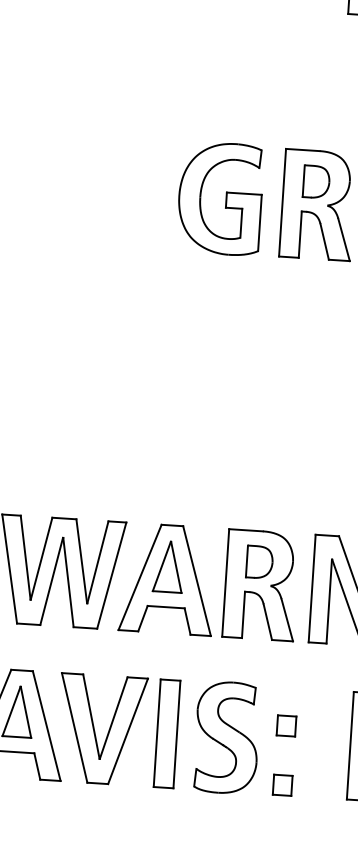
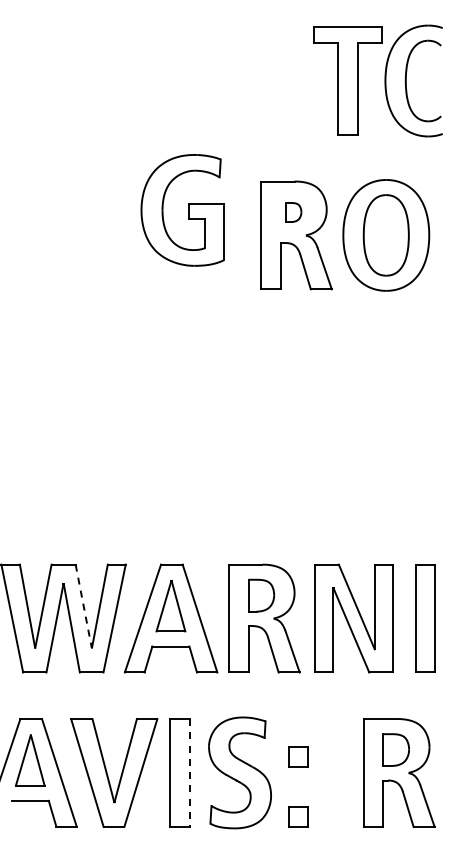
part: (316, 181) -> (293, 212), size x0.6
part: (220, 198) -> (182, 210), moved
line: (81, 561) -> (83, 606), solid -> dashed
line: (176, 734) -> (189, 772), solid -> dashed

